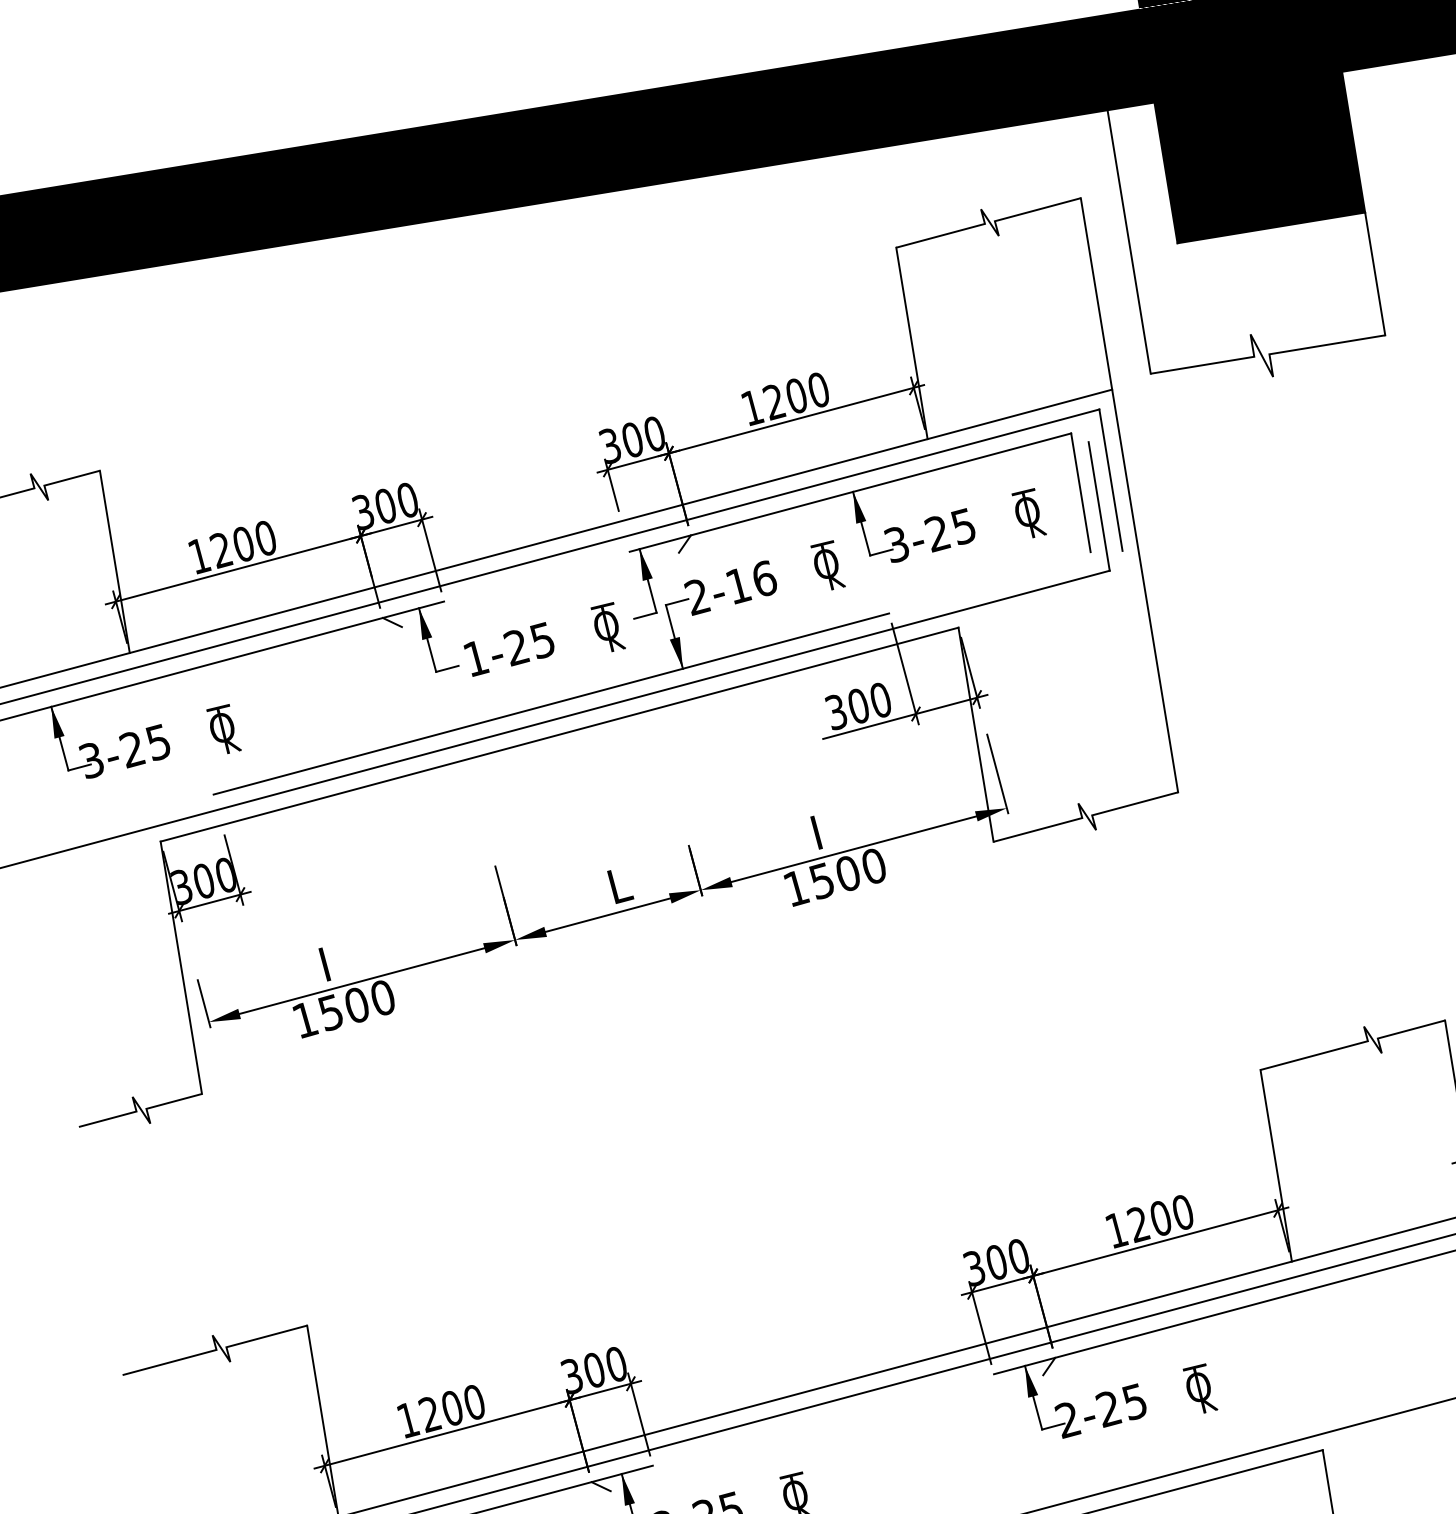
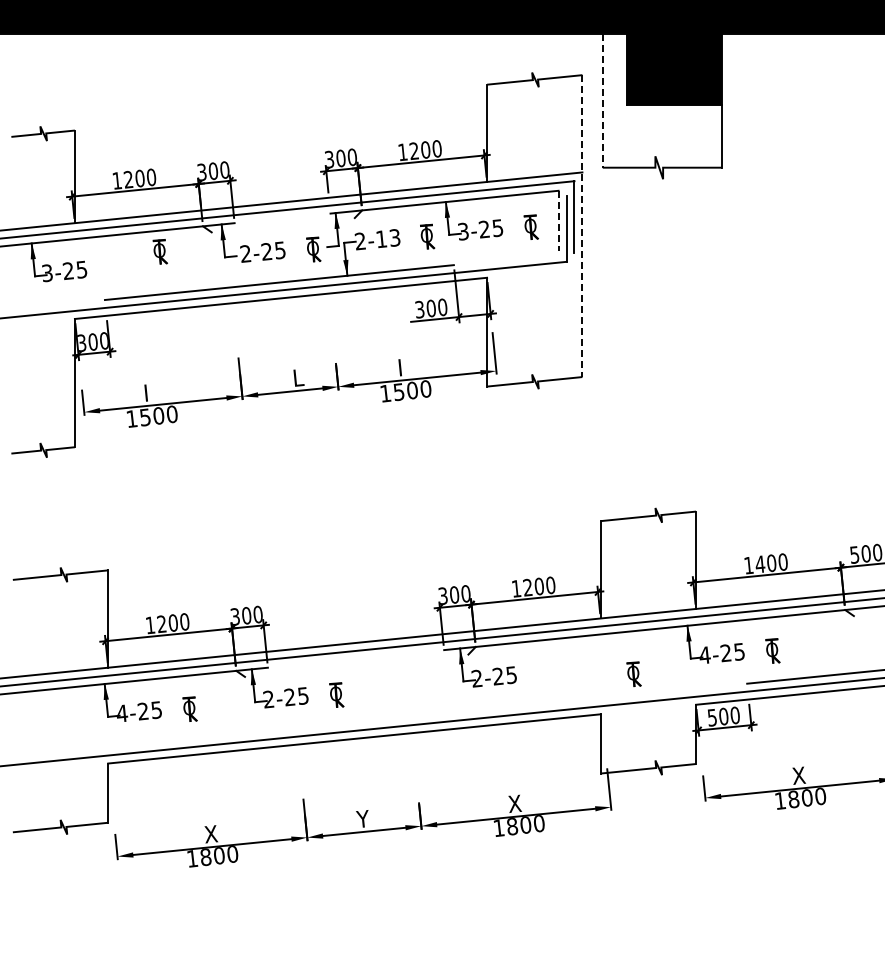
line: (1128, 241) -> (602, 100), solid -> dashed
line: (1080, 493) -> (558, 221), solid -> dashed
line: (1129, 496) -> (582, 226), solid -> dashed
text: (763, 578) -> (394, 237), 2-16 -> 2-13
text: (475, 657) -> (245, 253), 1-25 -> 2-25
part: (222, 729) -> (159, 251), moved
part: (1199, 1387) -> (633, 673), moved

